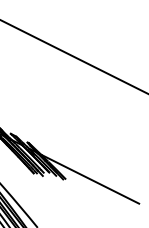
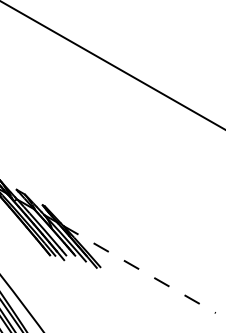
line: (90, 179) -> (140, 270), solid -> dashed

